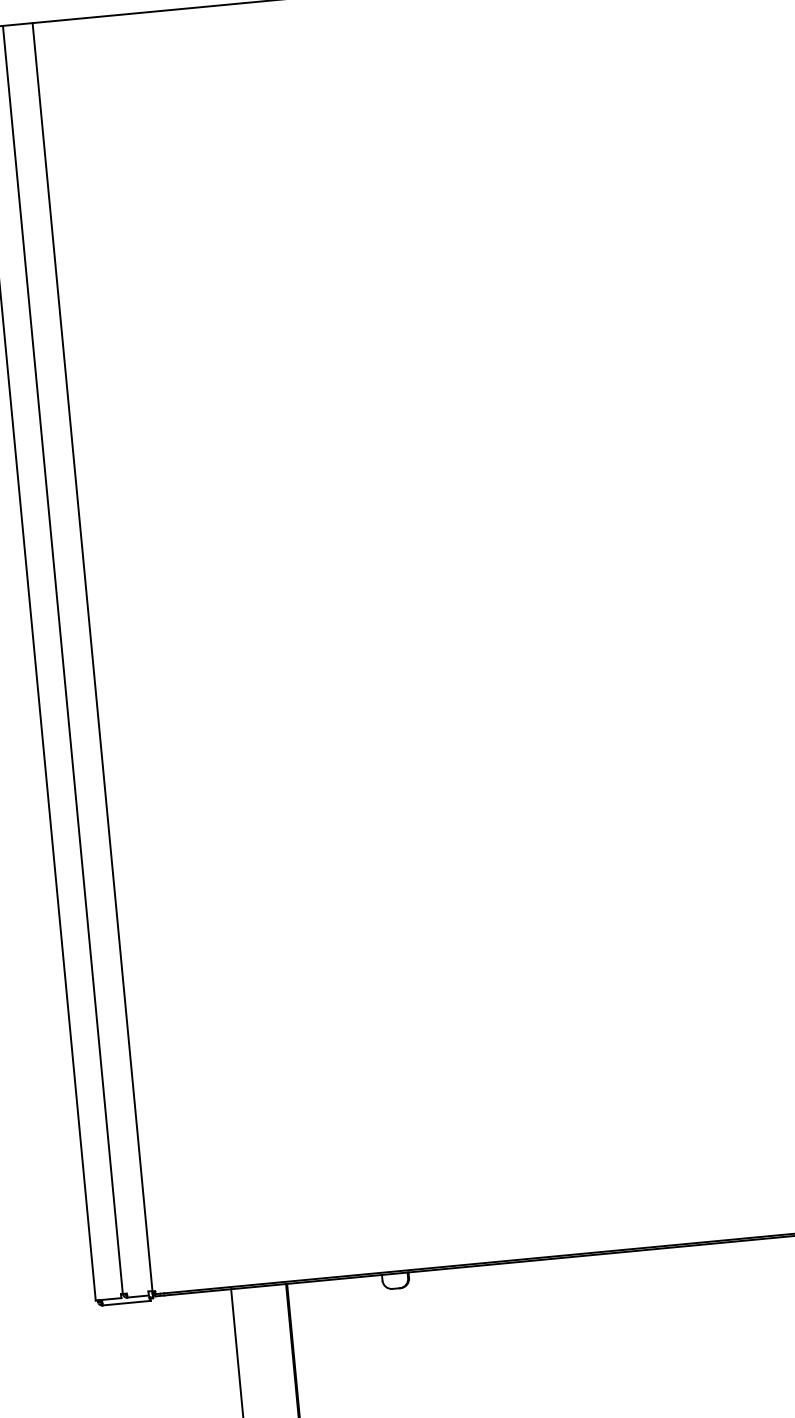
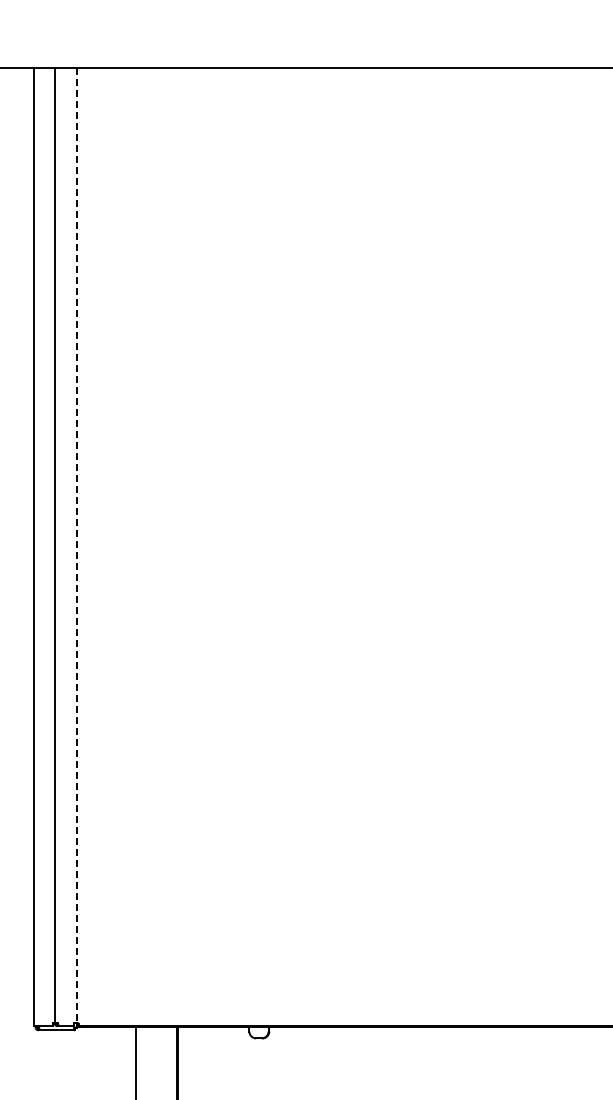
line: (92, 658) -> (76, 546), solid -> dashed

